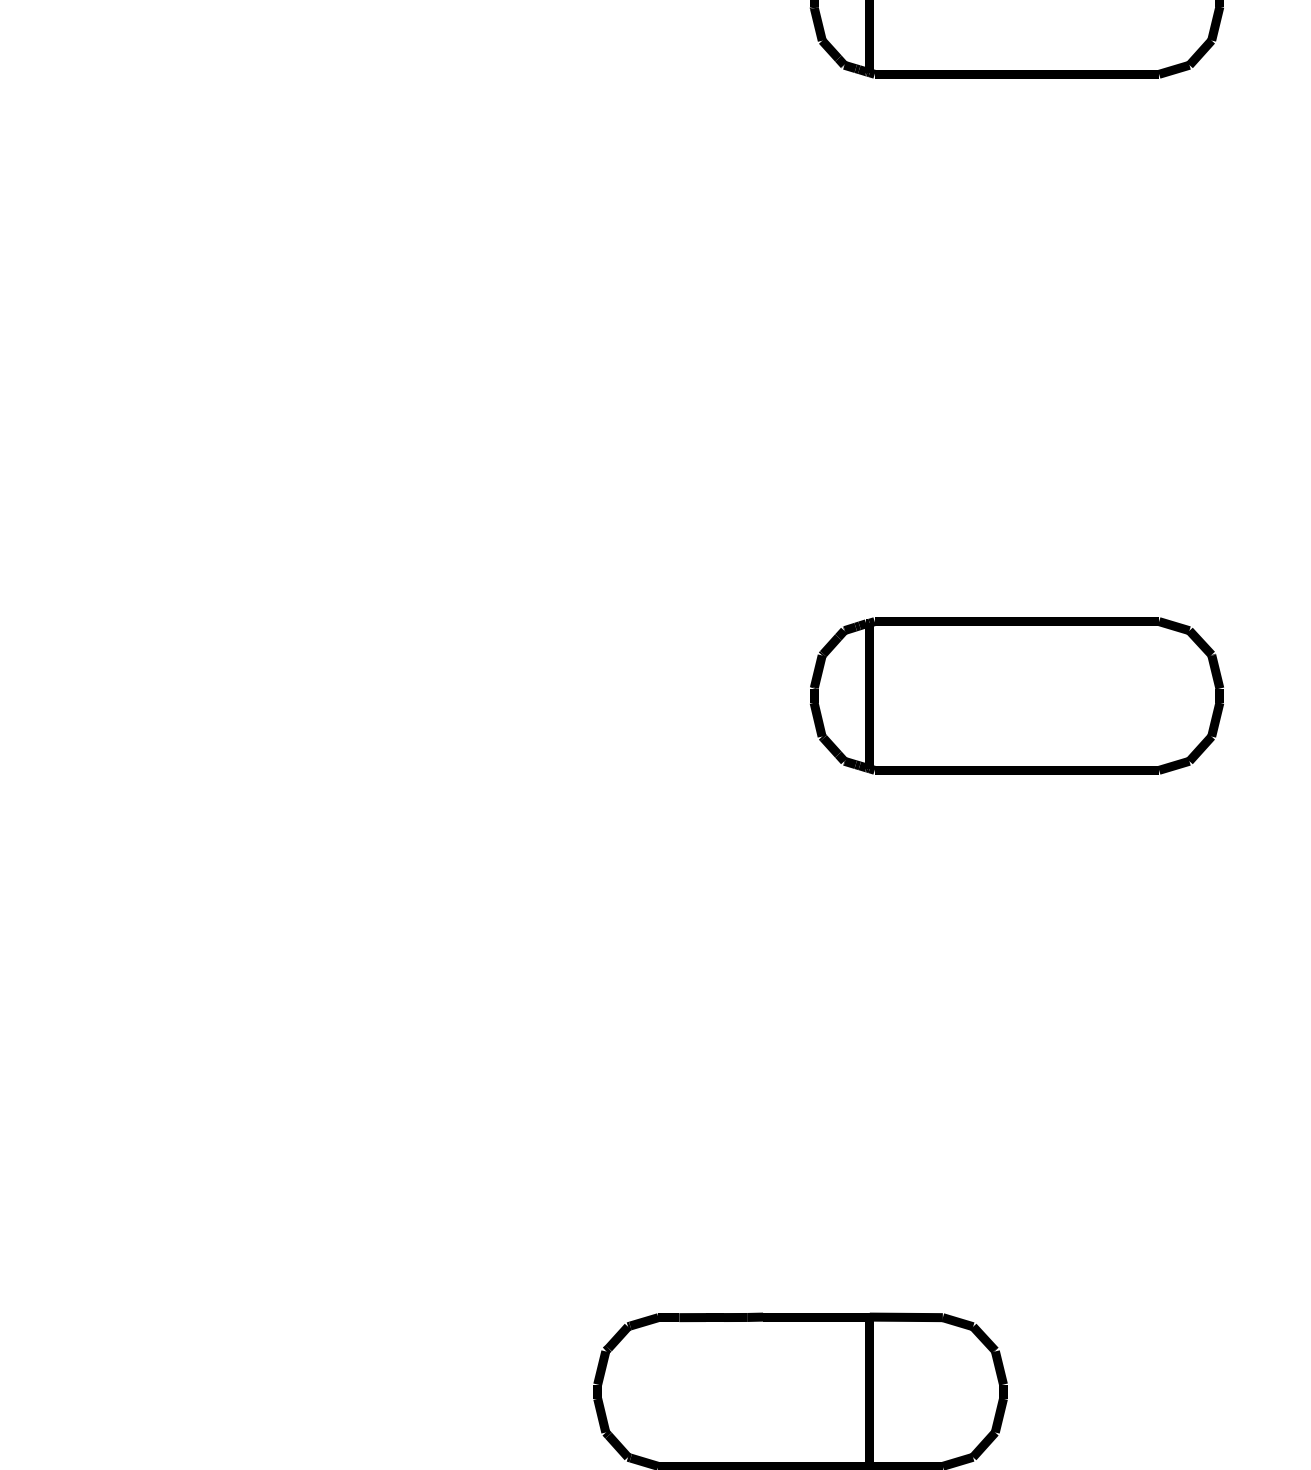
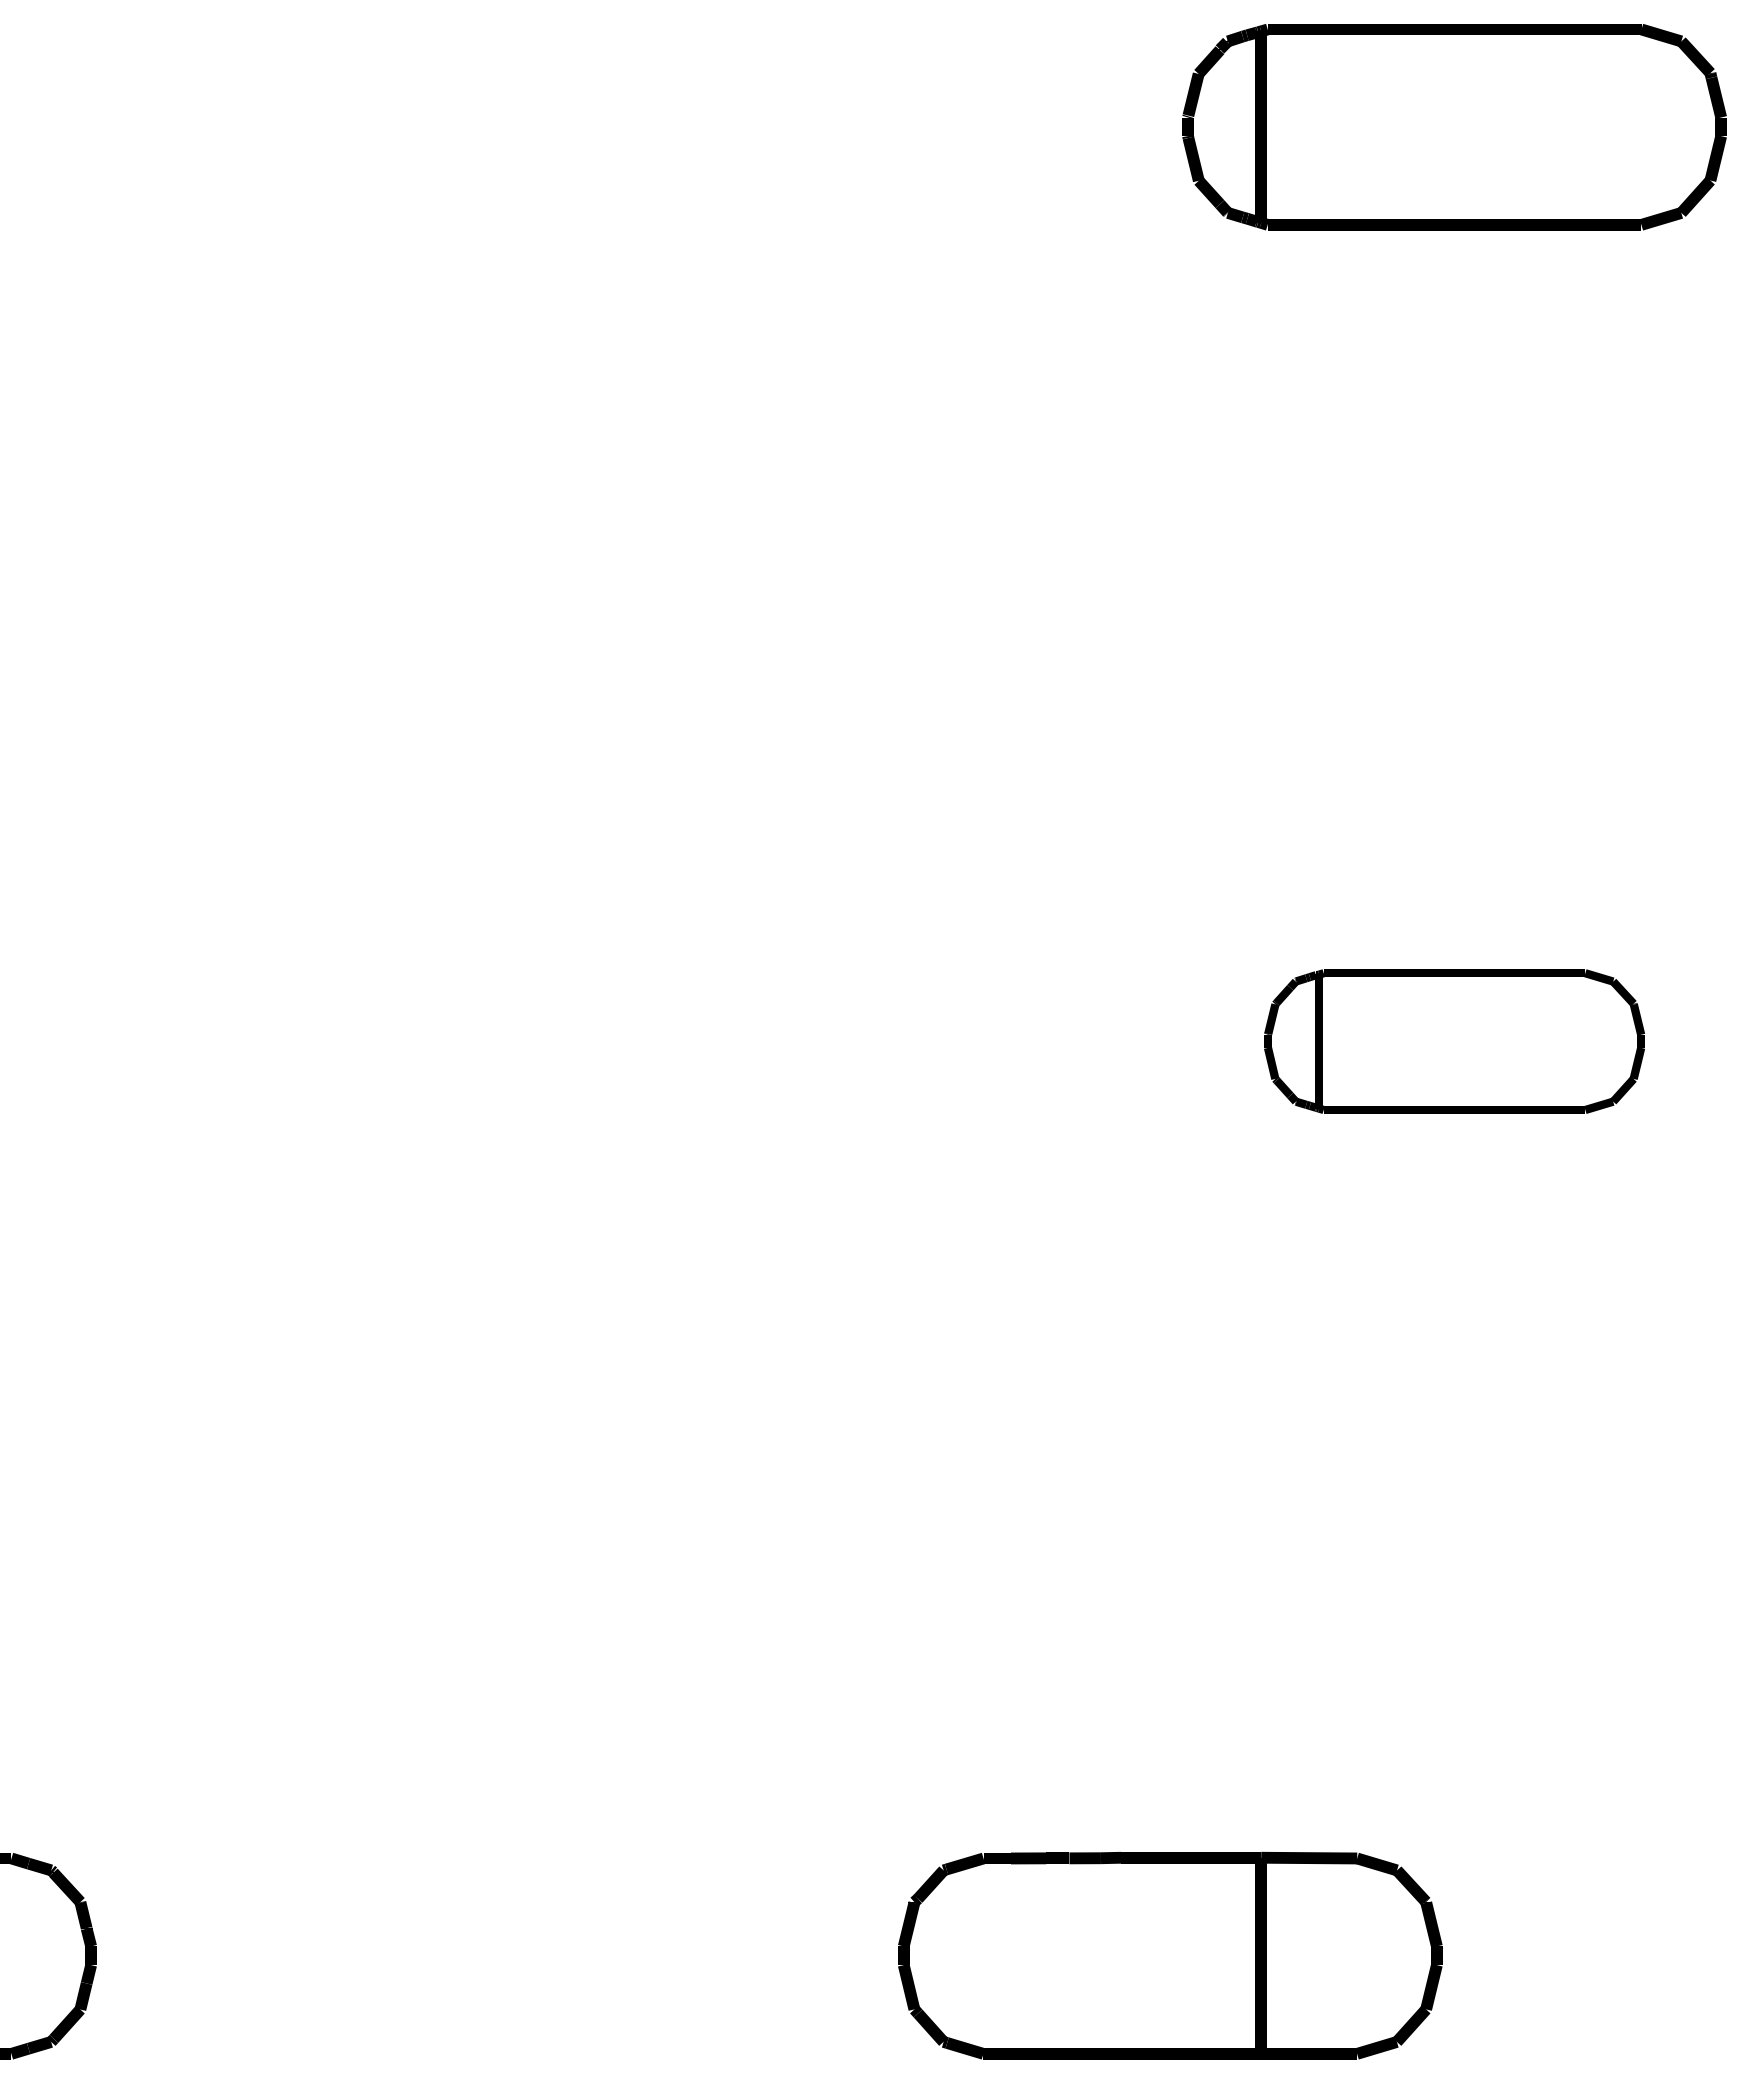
part: (1016, 695) -> (1454, 1041), size x0.7

